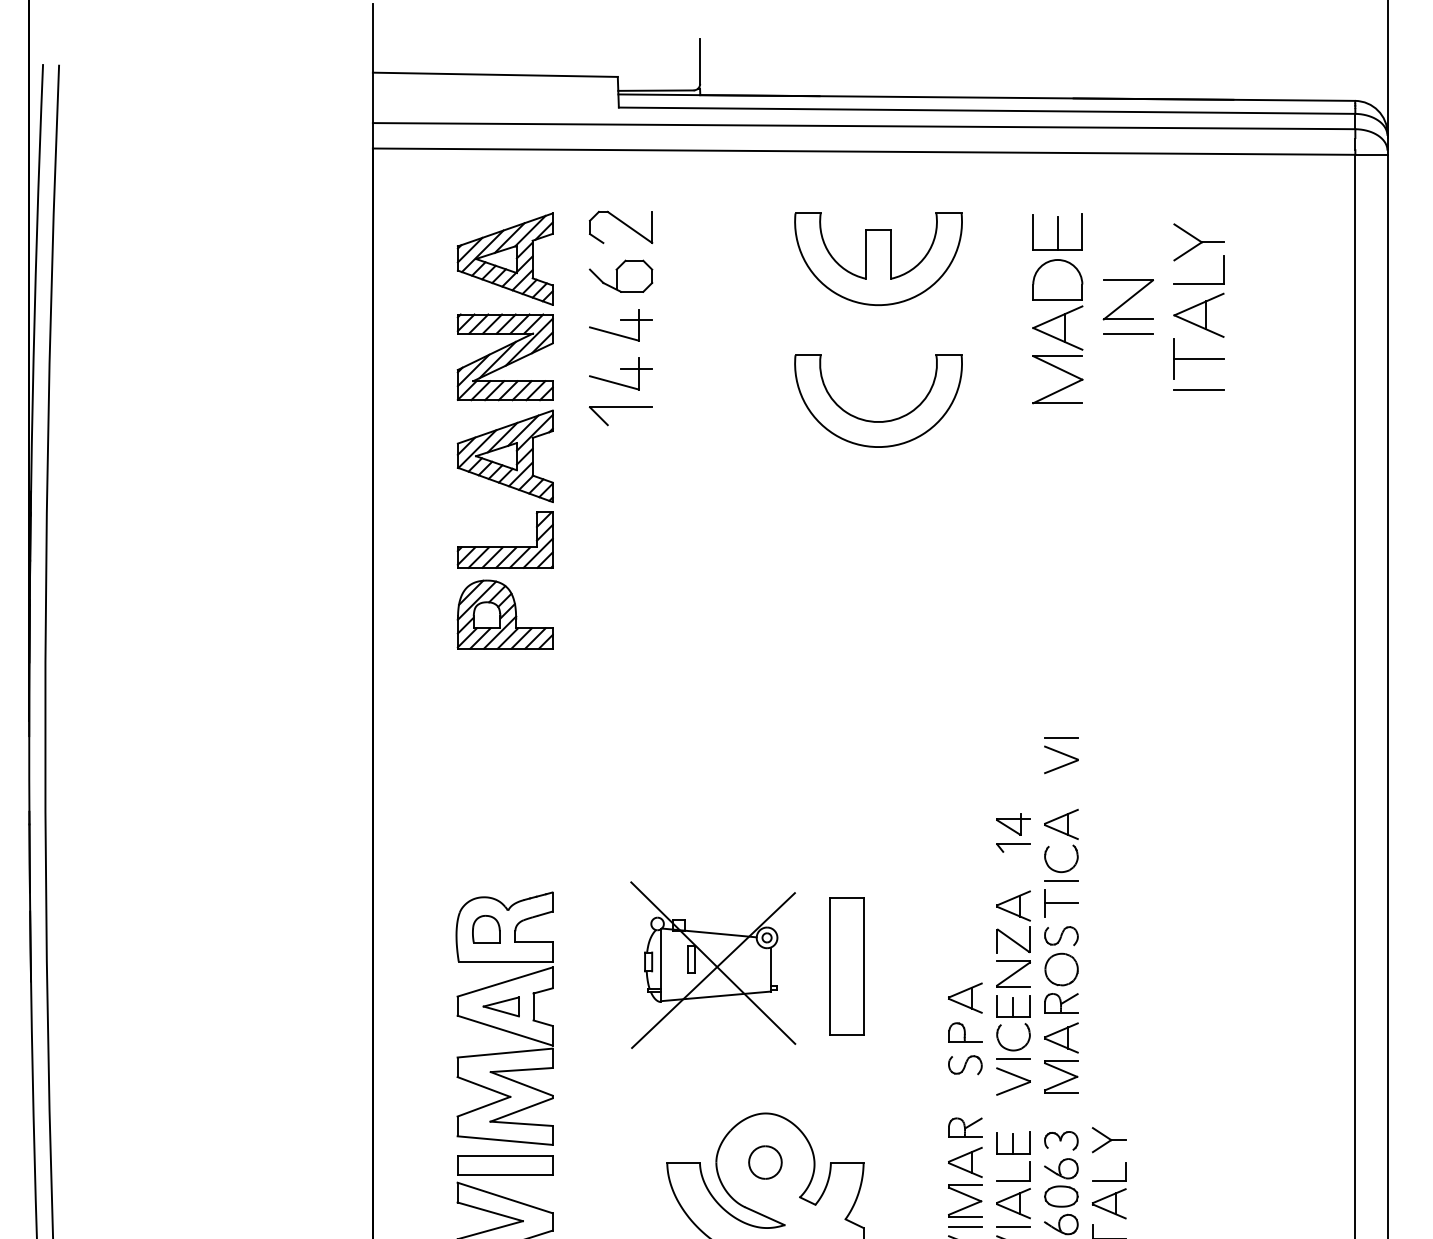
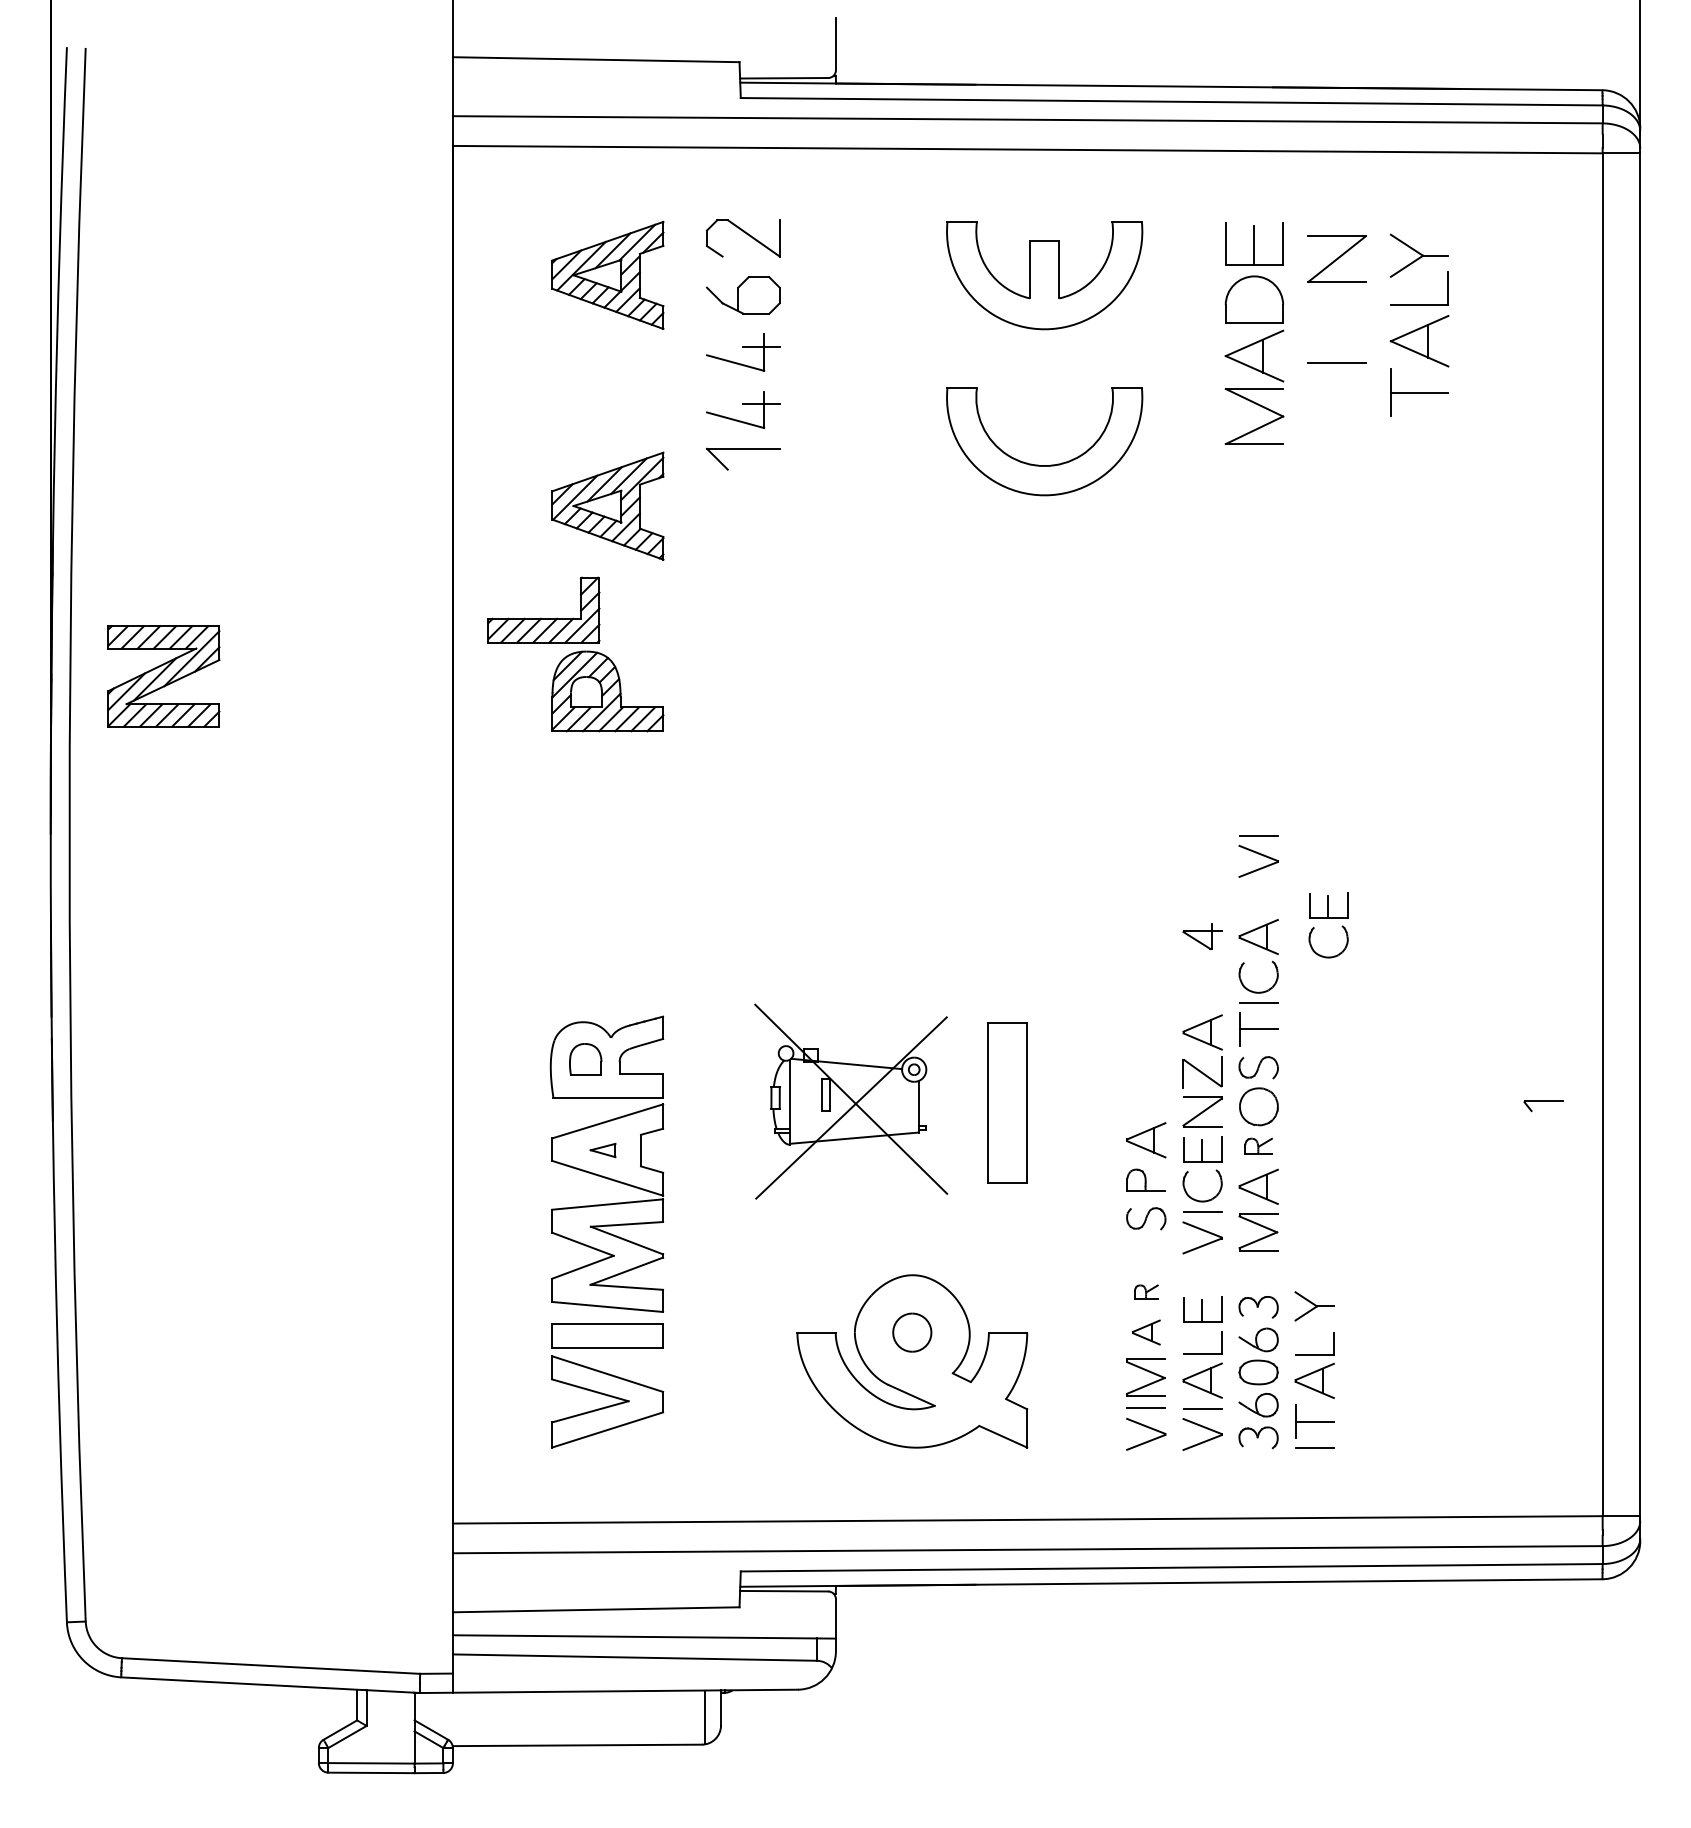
part: (1127, 299) -> (1336, 258), moved
part: (504, 357) -> (163, 676), moved
line: (1198, 389) -> (1419, 428), removed
part: (502, 546) -> (540, 617), moved
part: (1121, 808) -> (1328, 918), added
part: (1013, 847) -> (1543, 1106), moved
part: (1061, 1003) -> (1258, 1146), size x0.7
part: (500, 1006) -> (602, 1150), size x0.6
part: (965, 1127) -> (1146, 1291), size x0.6
part: (965, 1162) -> (1146, 1332), size x0.7

